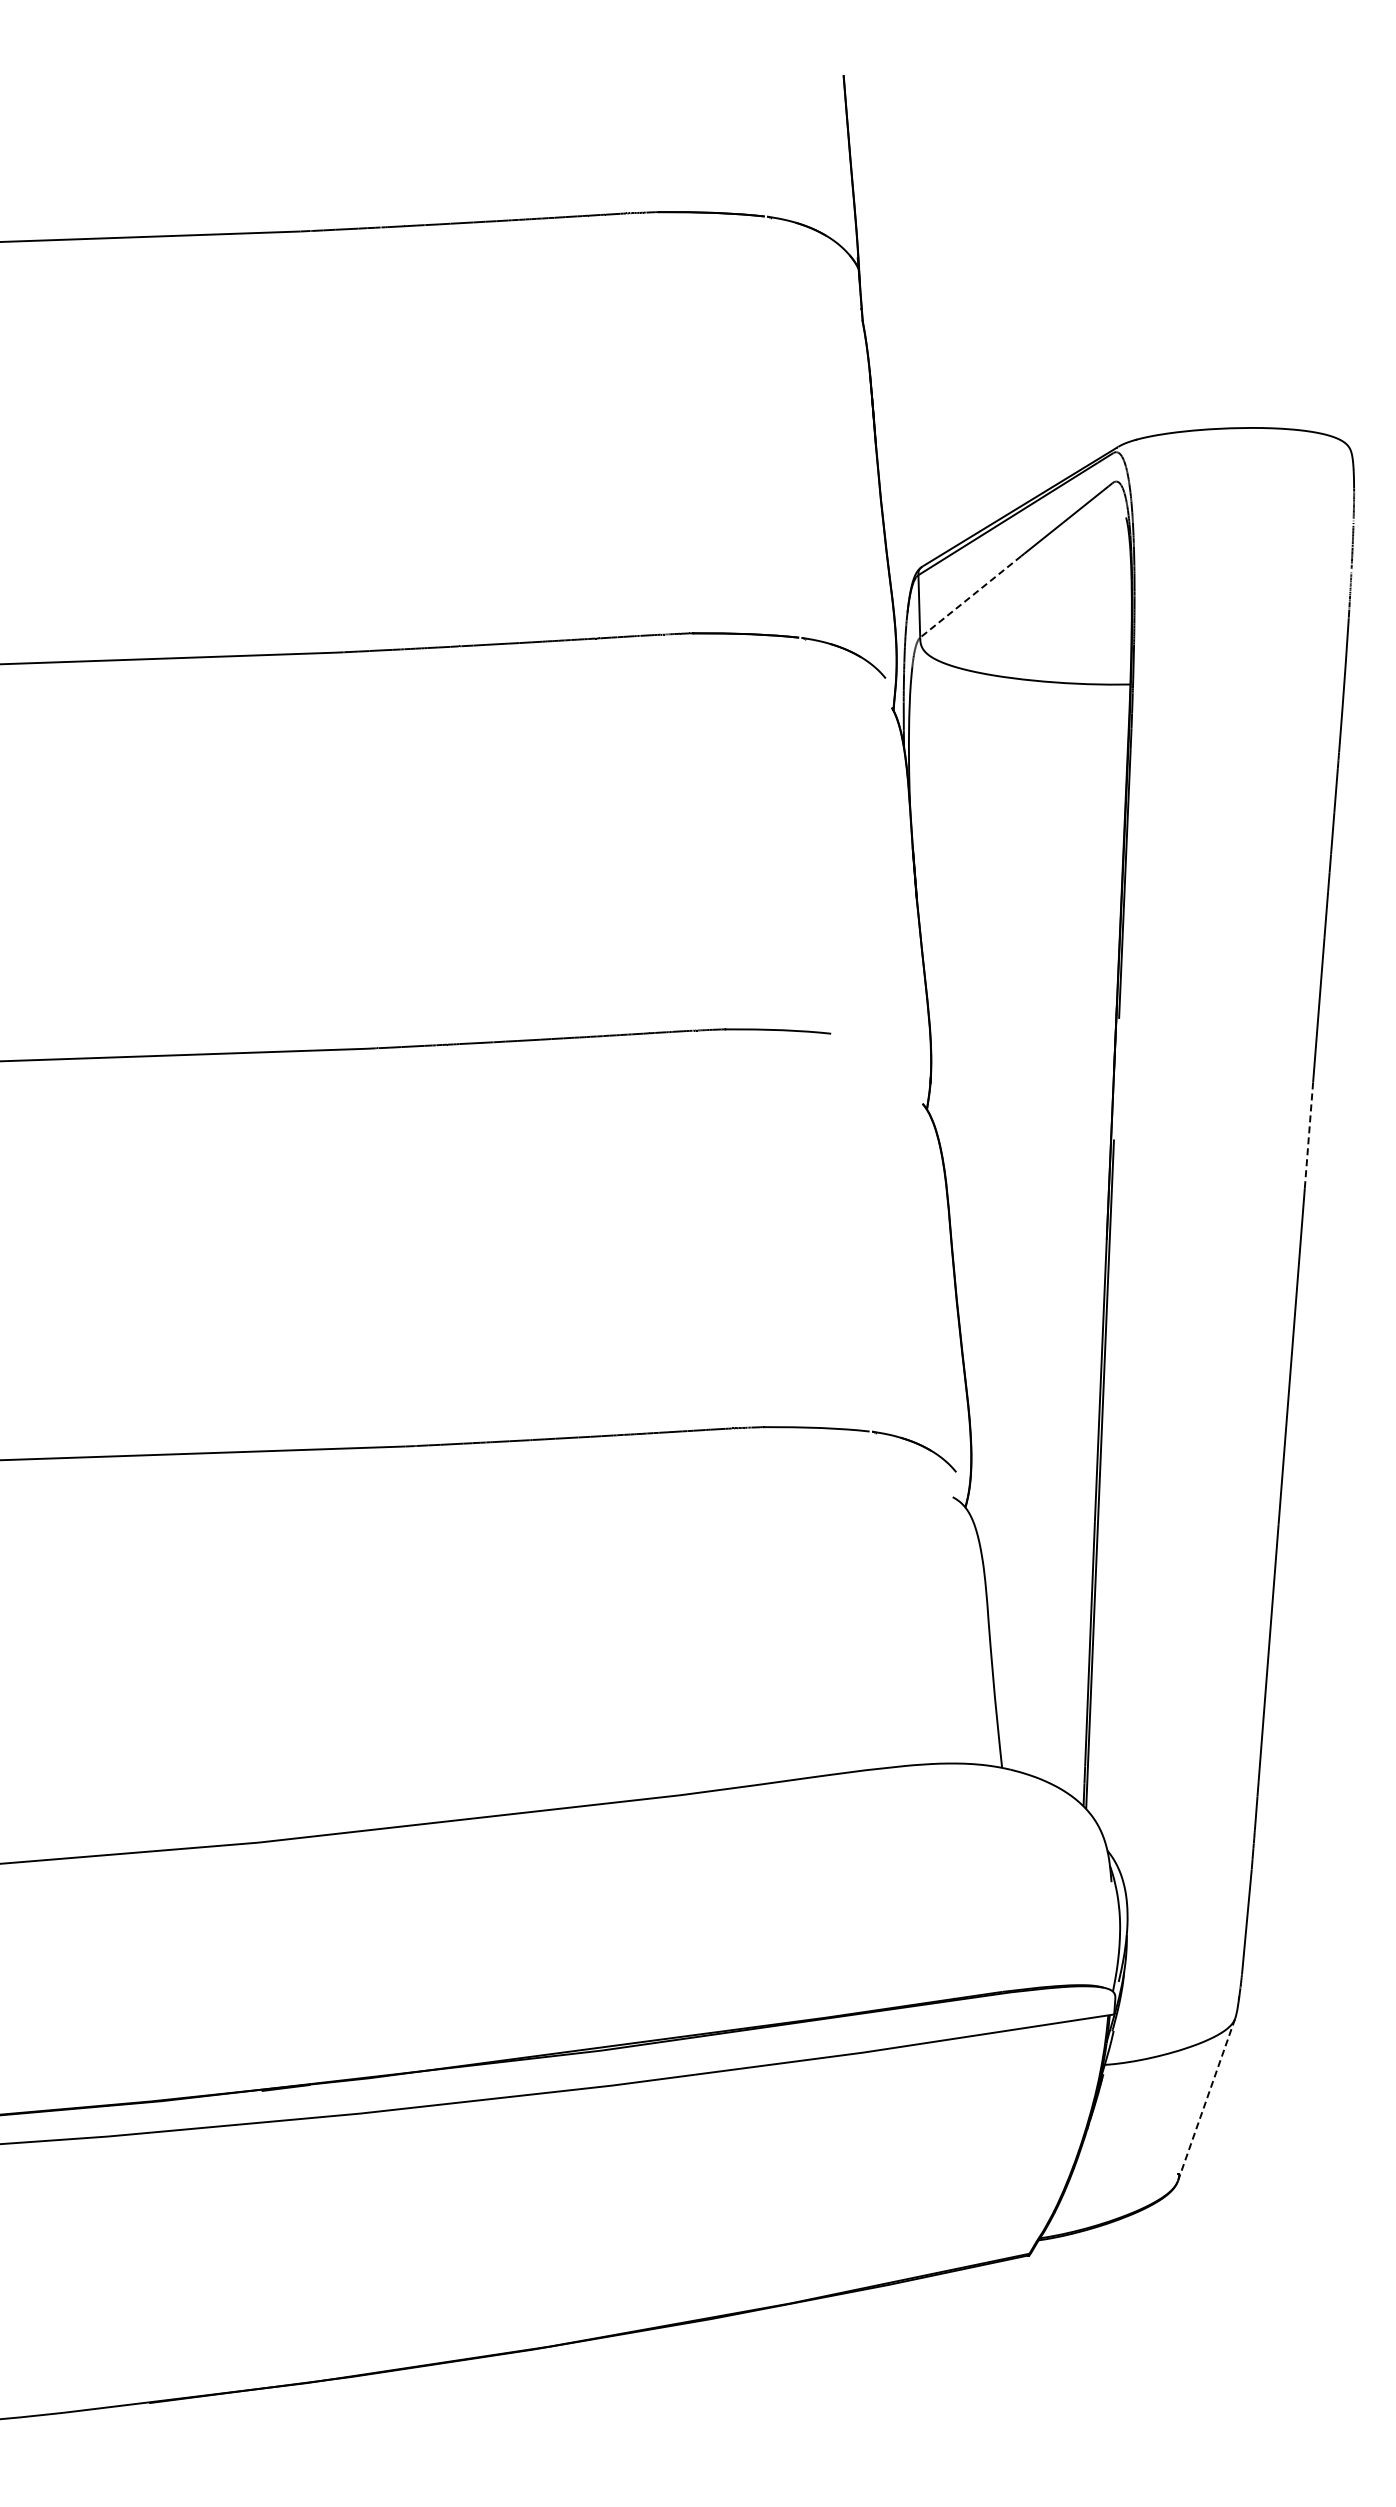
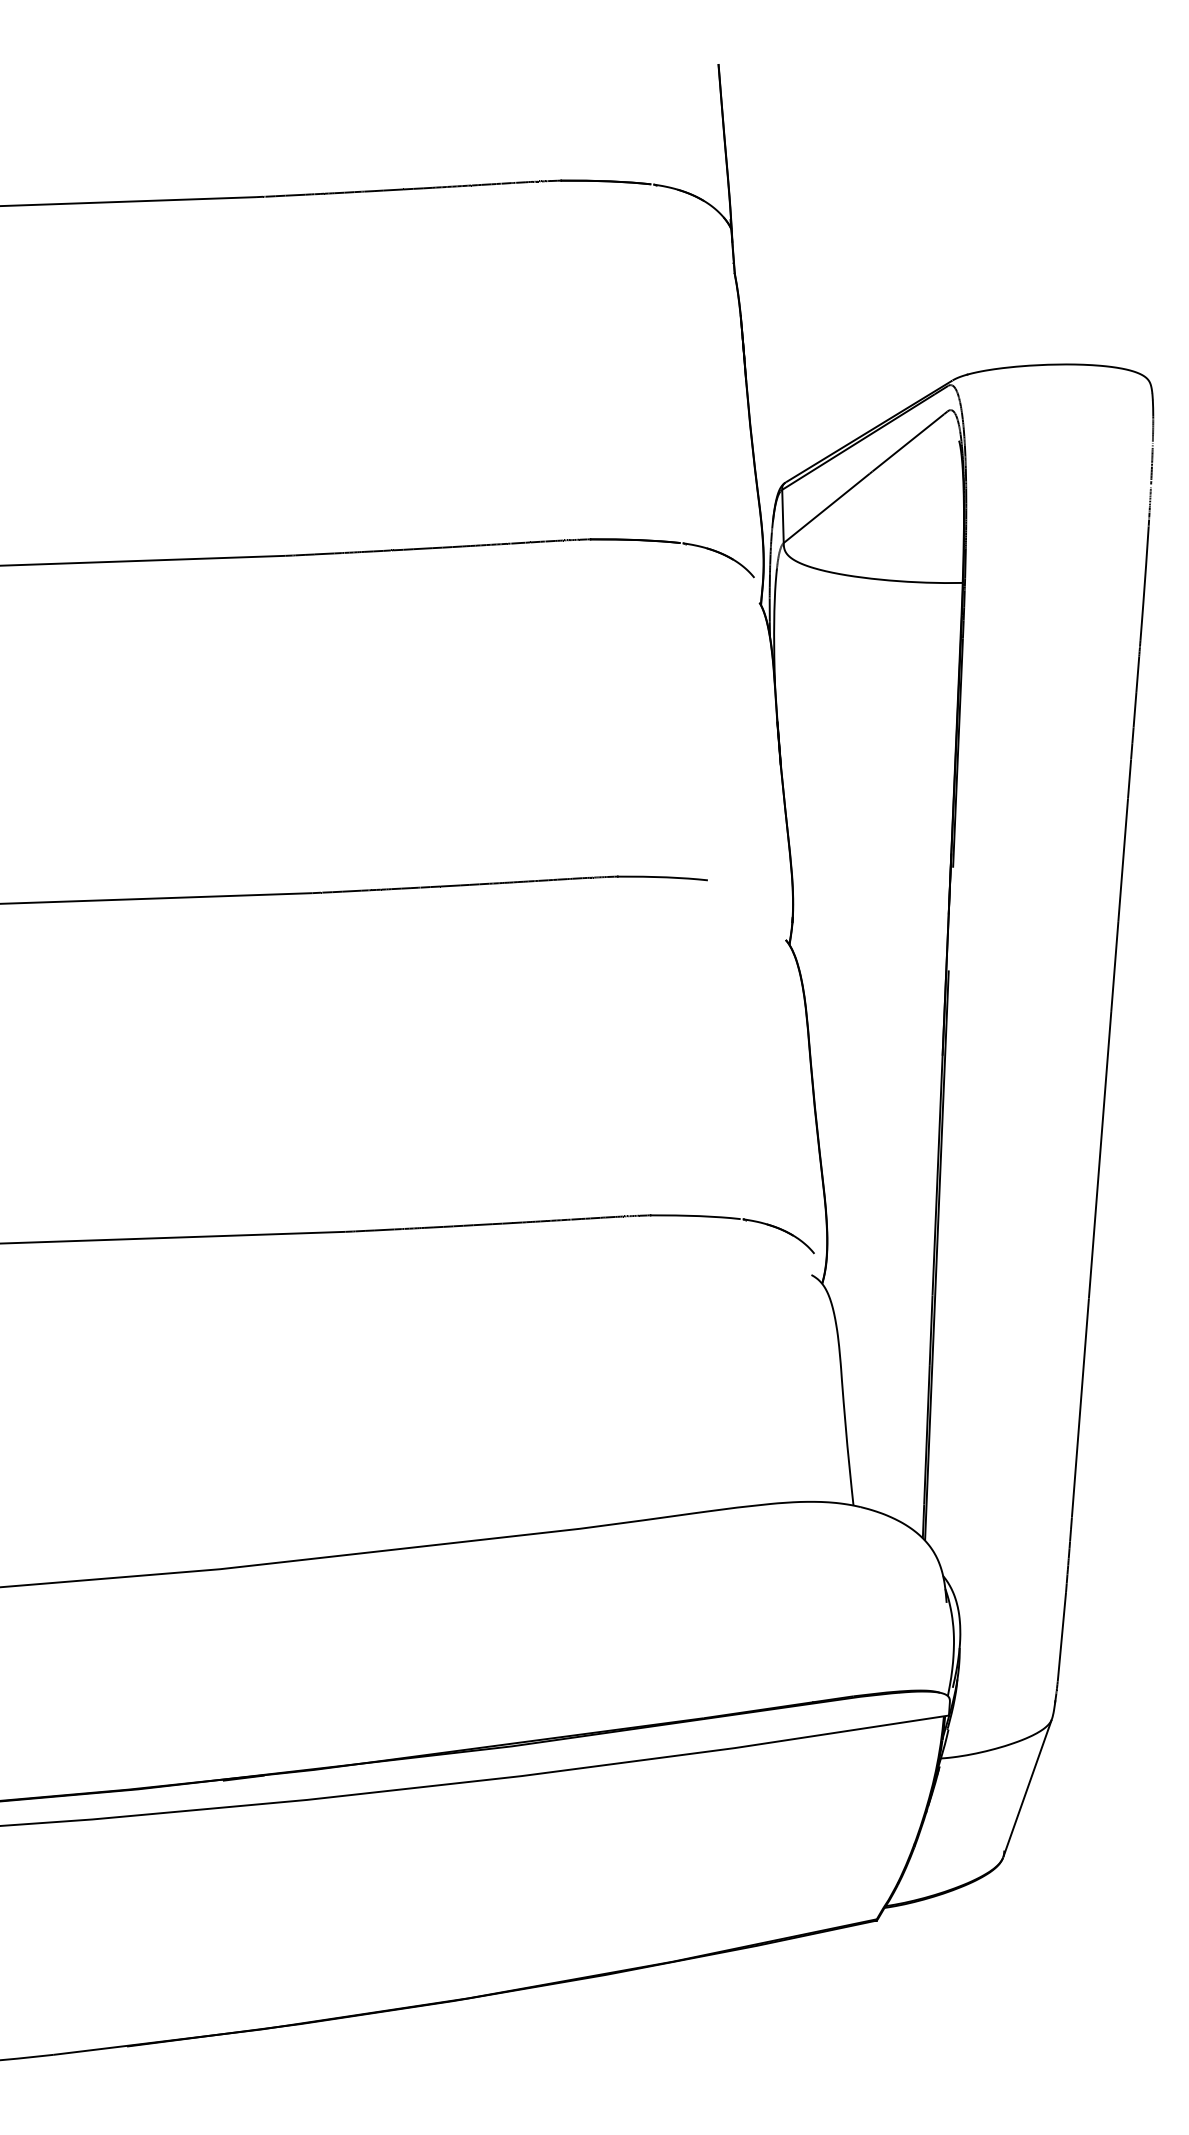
line: (970, 596) -> (826, 507), dashed -> solid
line: (1308, 1135) -> (1114, 967), dashed -> solid
line: (1206, 2099) -> (1027, 1787), dashed -> solid

